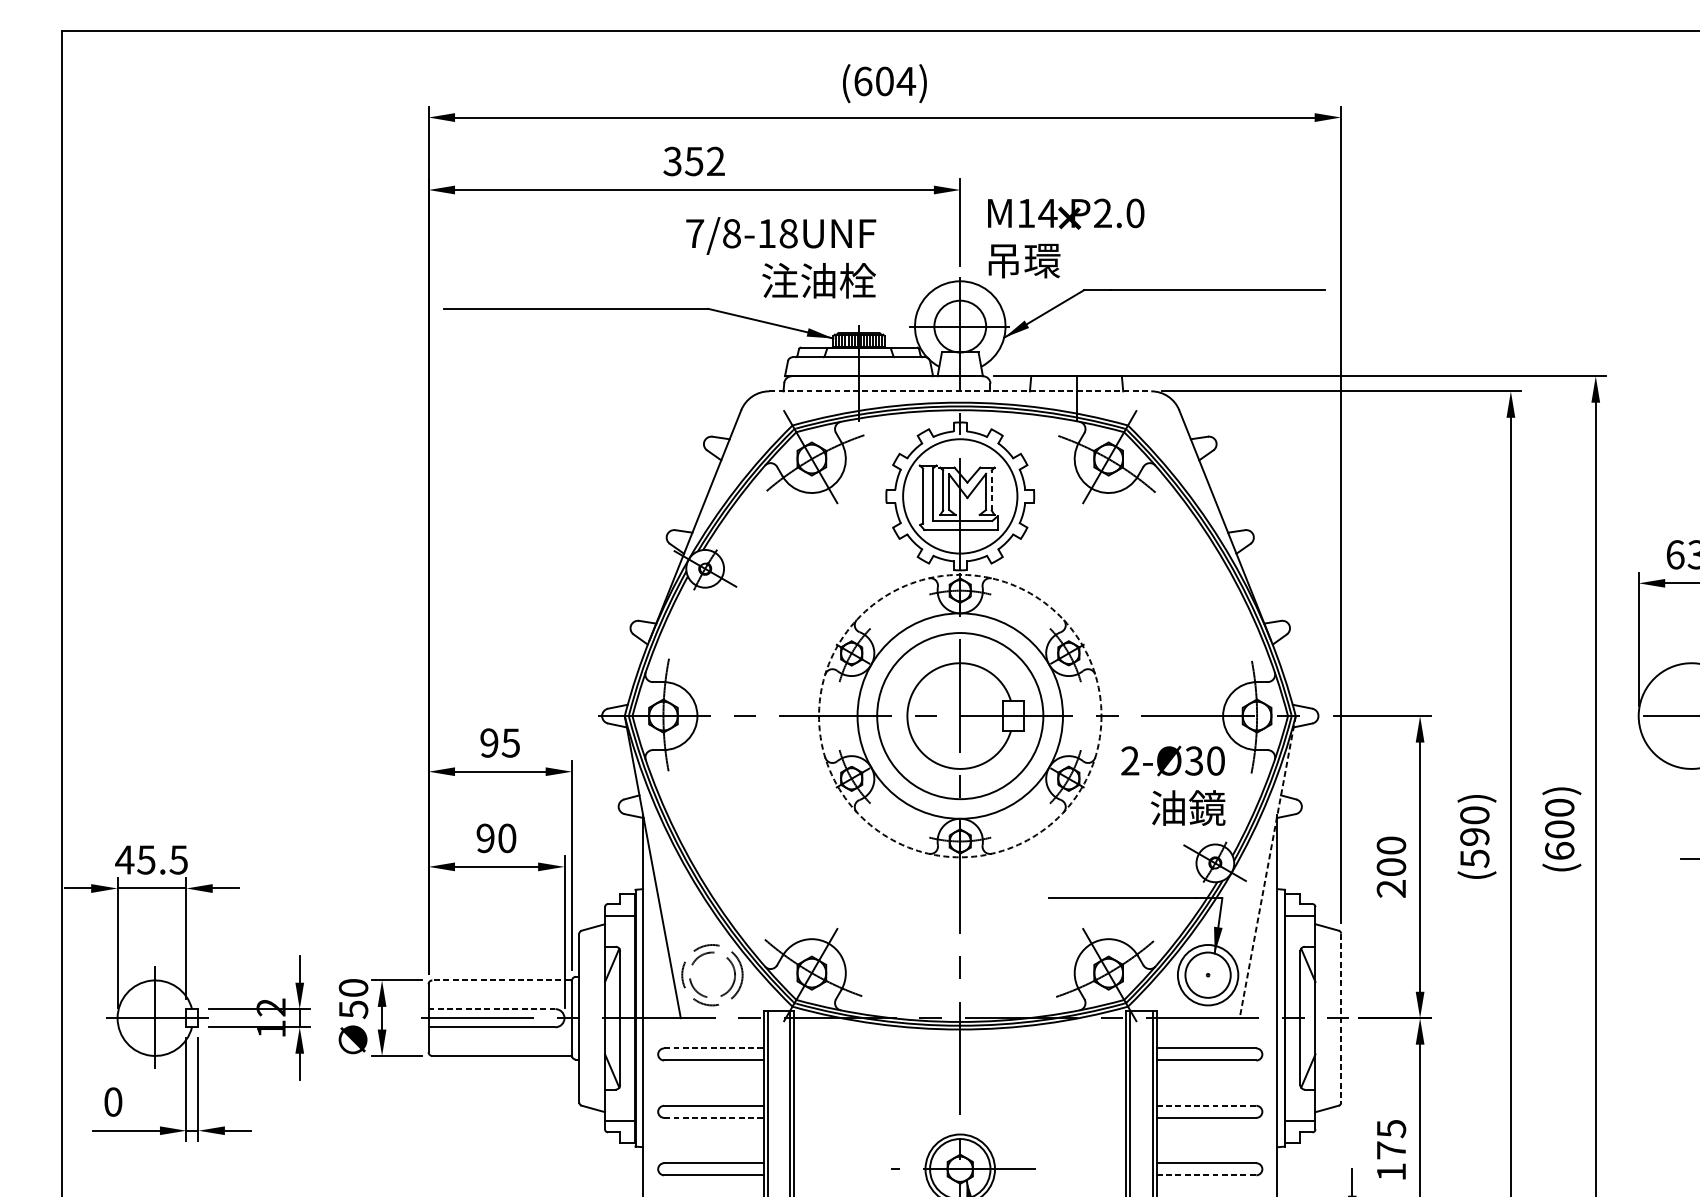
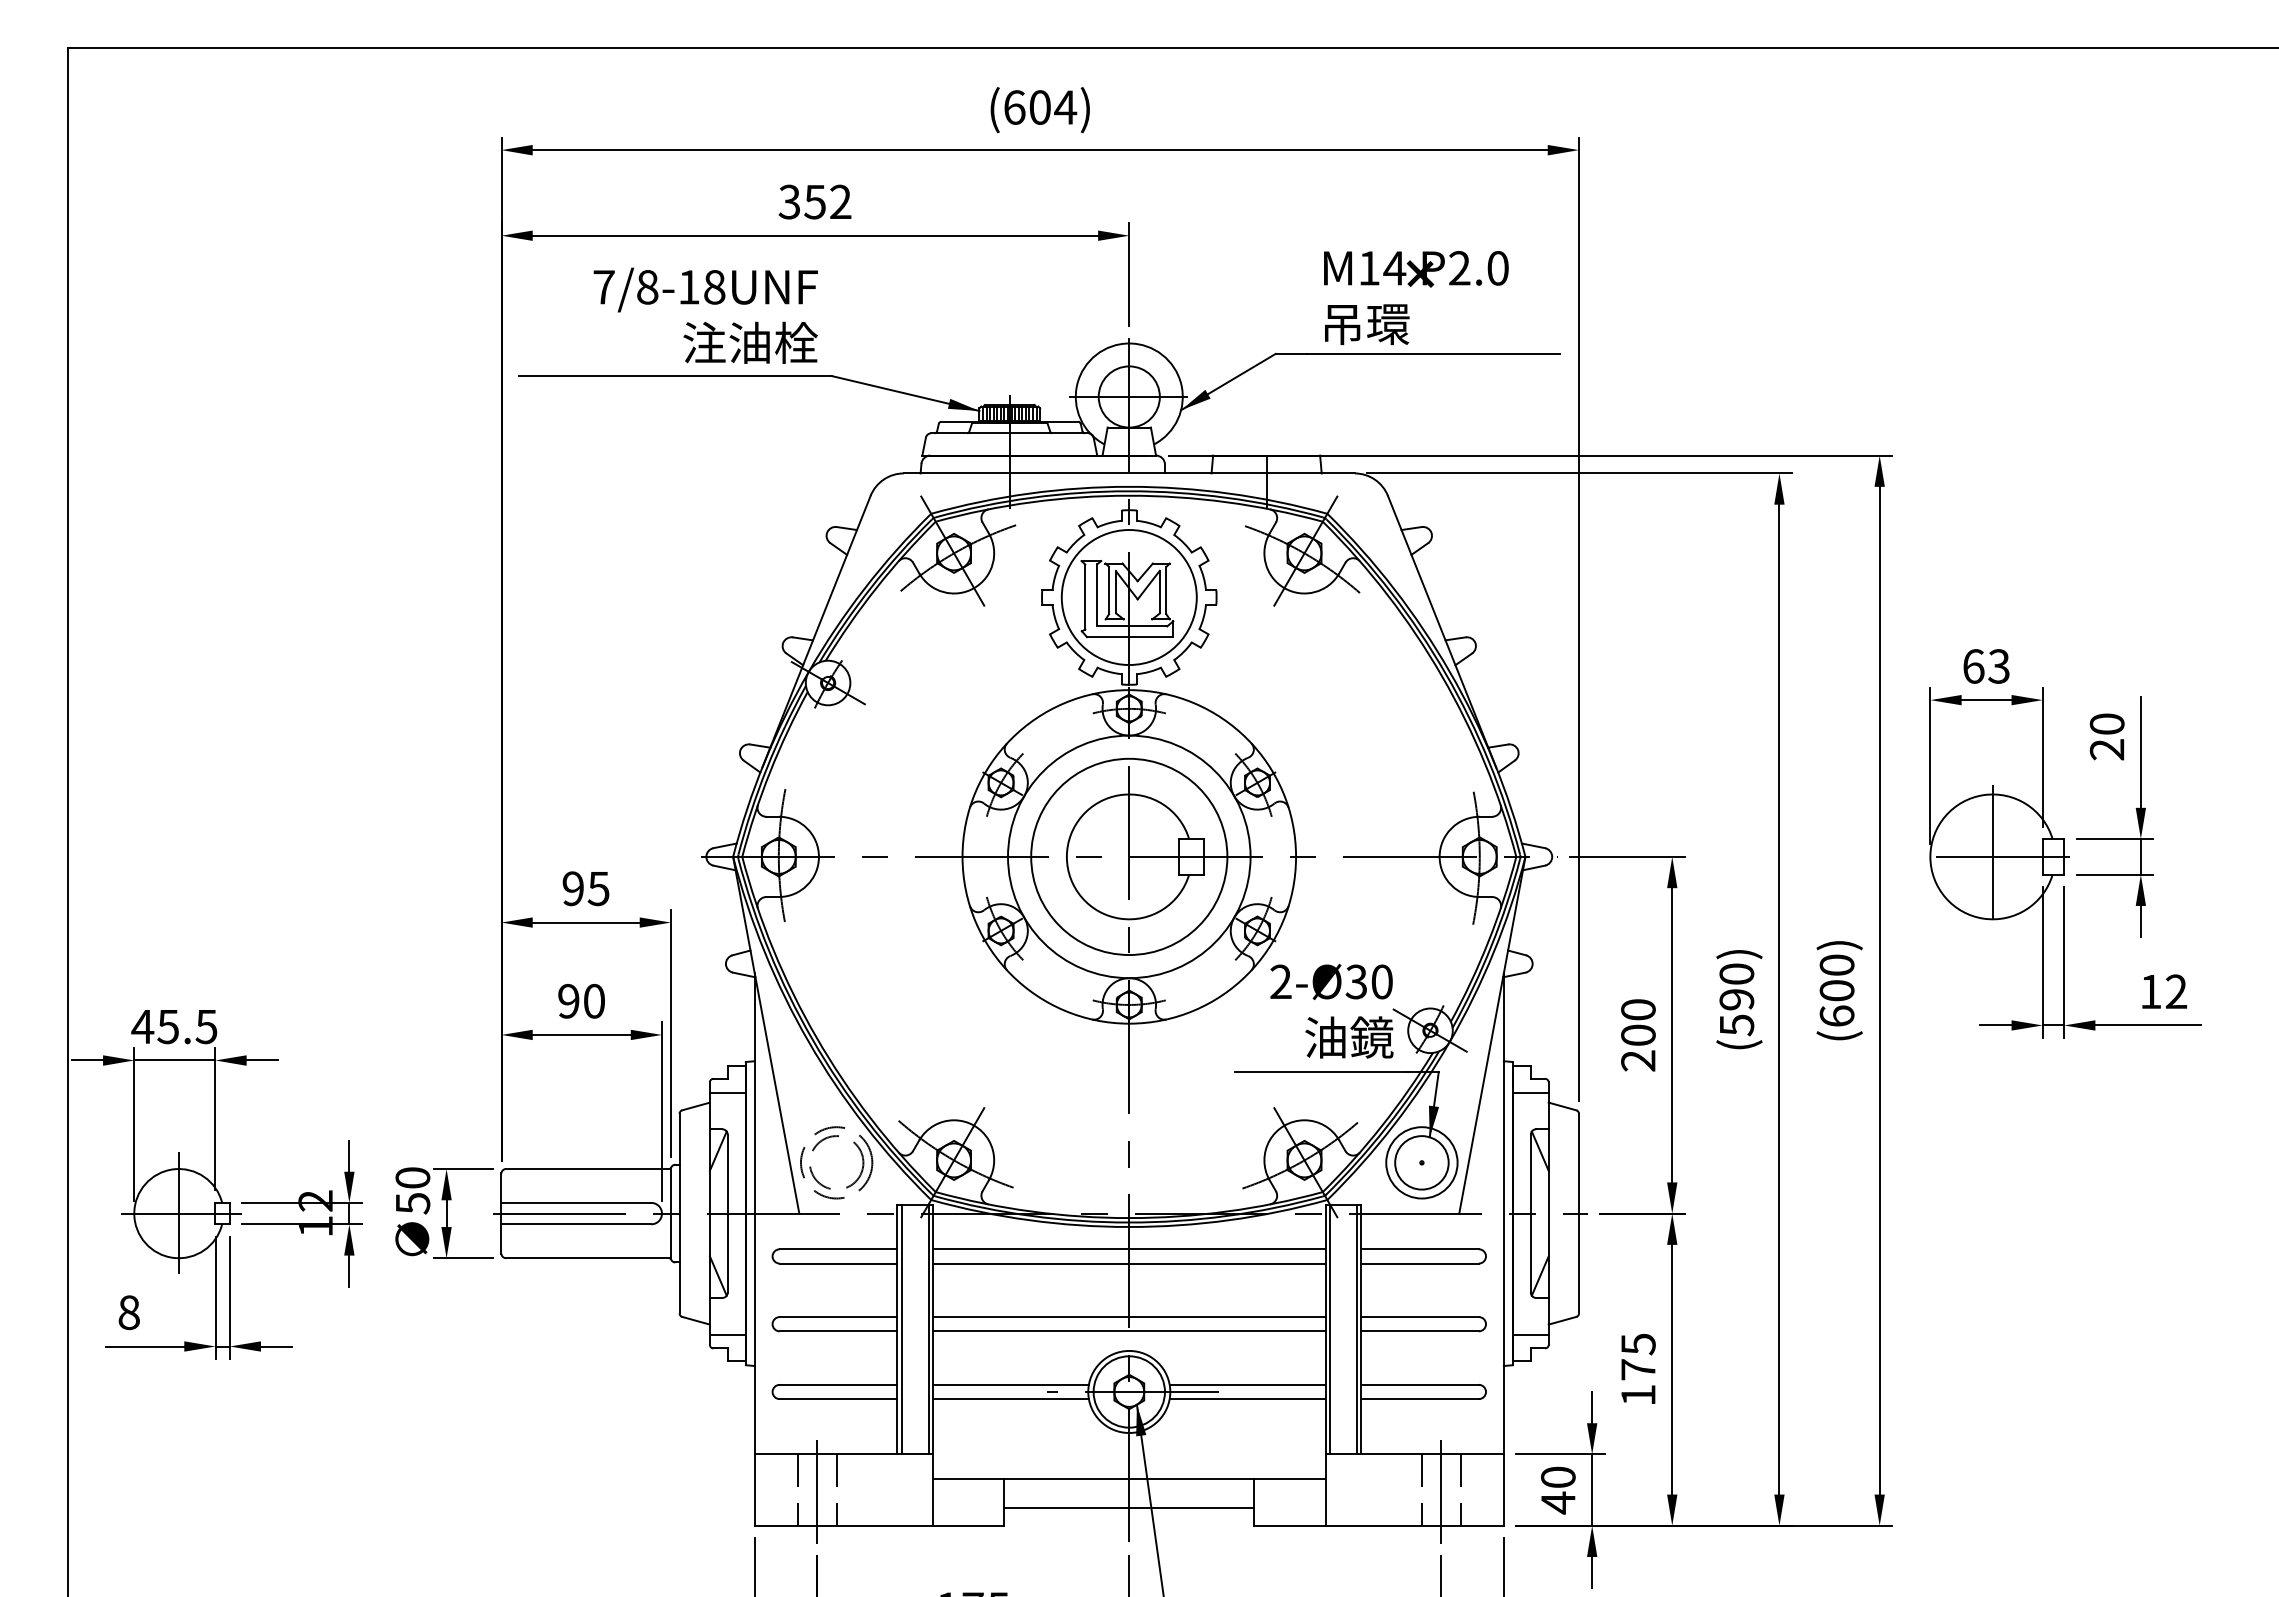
text: (1066, 238) -> (1416, 297), moved
text: (780, 257) -> (705, 315), moved
line: (960, 391) -> (1129, 473), dashed -> solid
line: (991, 490) -> (1166, 590), dashed -> solid
circle: (960, 715) -> (1129, 856), dashed -> solid
line: (1691, 715) -> (1992, 856), added
text: (1173, 785) -> (1331, 1010), moved
line: (1267, 867) -> (1492, 1035), dashed -> solid
line: (501, 980) -> (587, 1169), dashed -> solid
line: (492, 1008) -> (576, 1202), dashed -> solid
line: (1341, 1018) -> (1579, 1213), dashed -> solid
line: (713, 1048) -> (838, 1249), dashed -> solid
line: (960, 1048) -> (1129, 1249), added
line: (960, 1060) -> (1129, 1263), added
text: (112, 1101) -> (128, 1312), 0 -> 8
line: (960, 1106) -> (1129, 1317), added
line: (1206, 1106) -> (1420, 1317), dashed -> solid
line: (713, 1118) -> (838, 1331), dashed -> solid
line: (960, 1118) -> (1129, 1331), added
line: (859, 1162) -> (1010, 1384), added
line: (1060, 1162) -> (1247, 1384), added
line: (859, 1175) -> (1010, 1399), added
line: (1060, 1175) -> (1247, 1399), added
line: (1206, 1175) -> (1420, 1399), dashed -> solid

